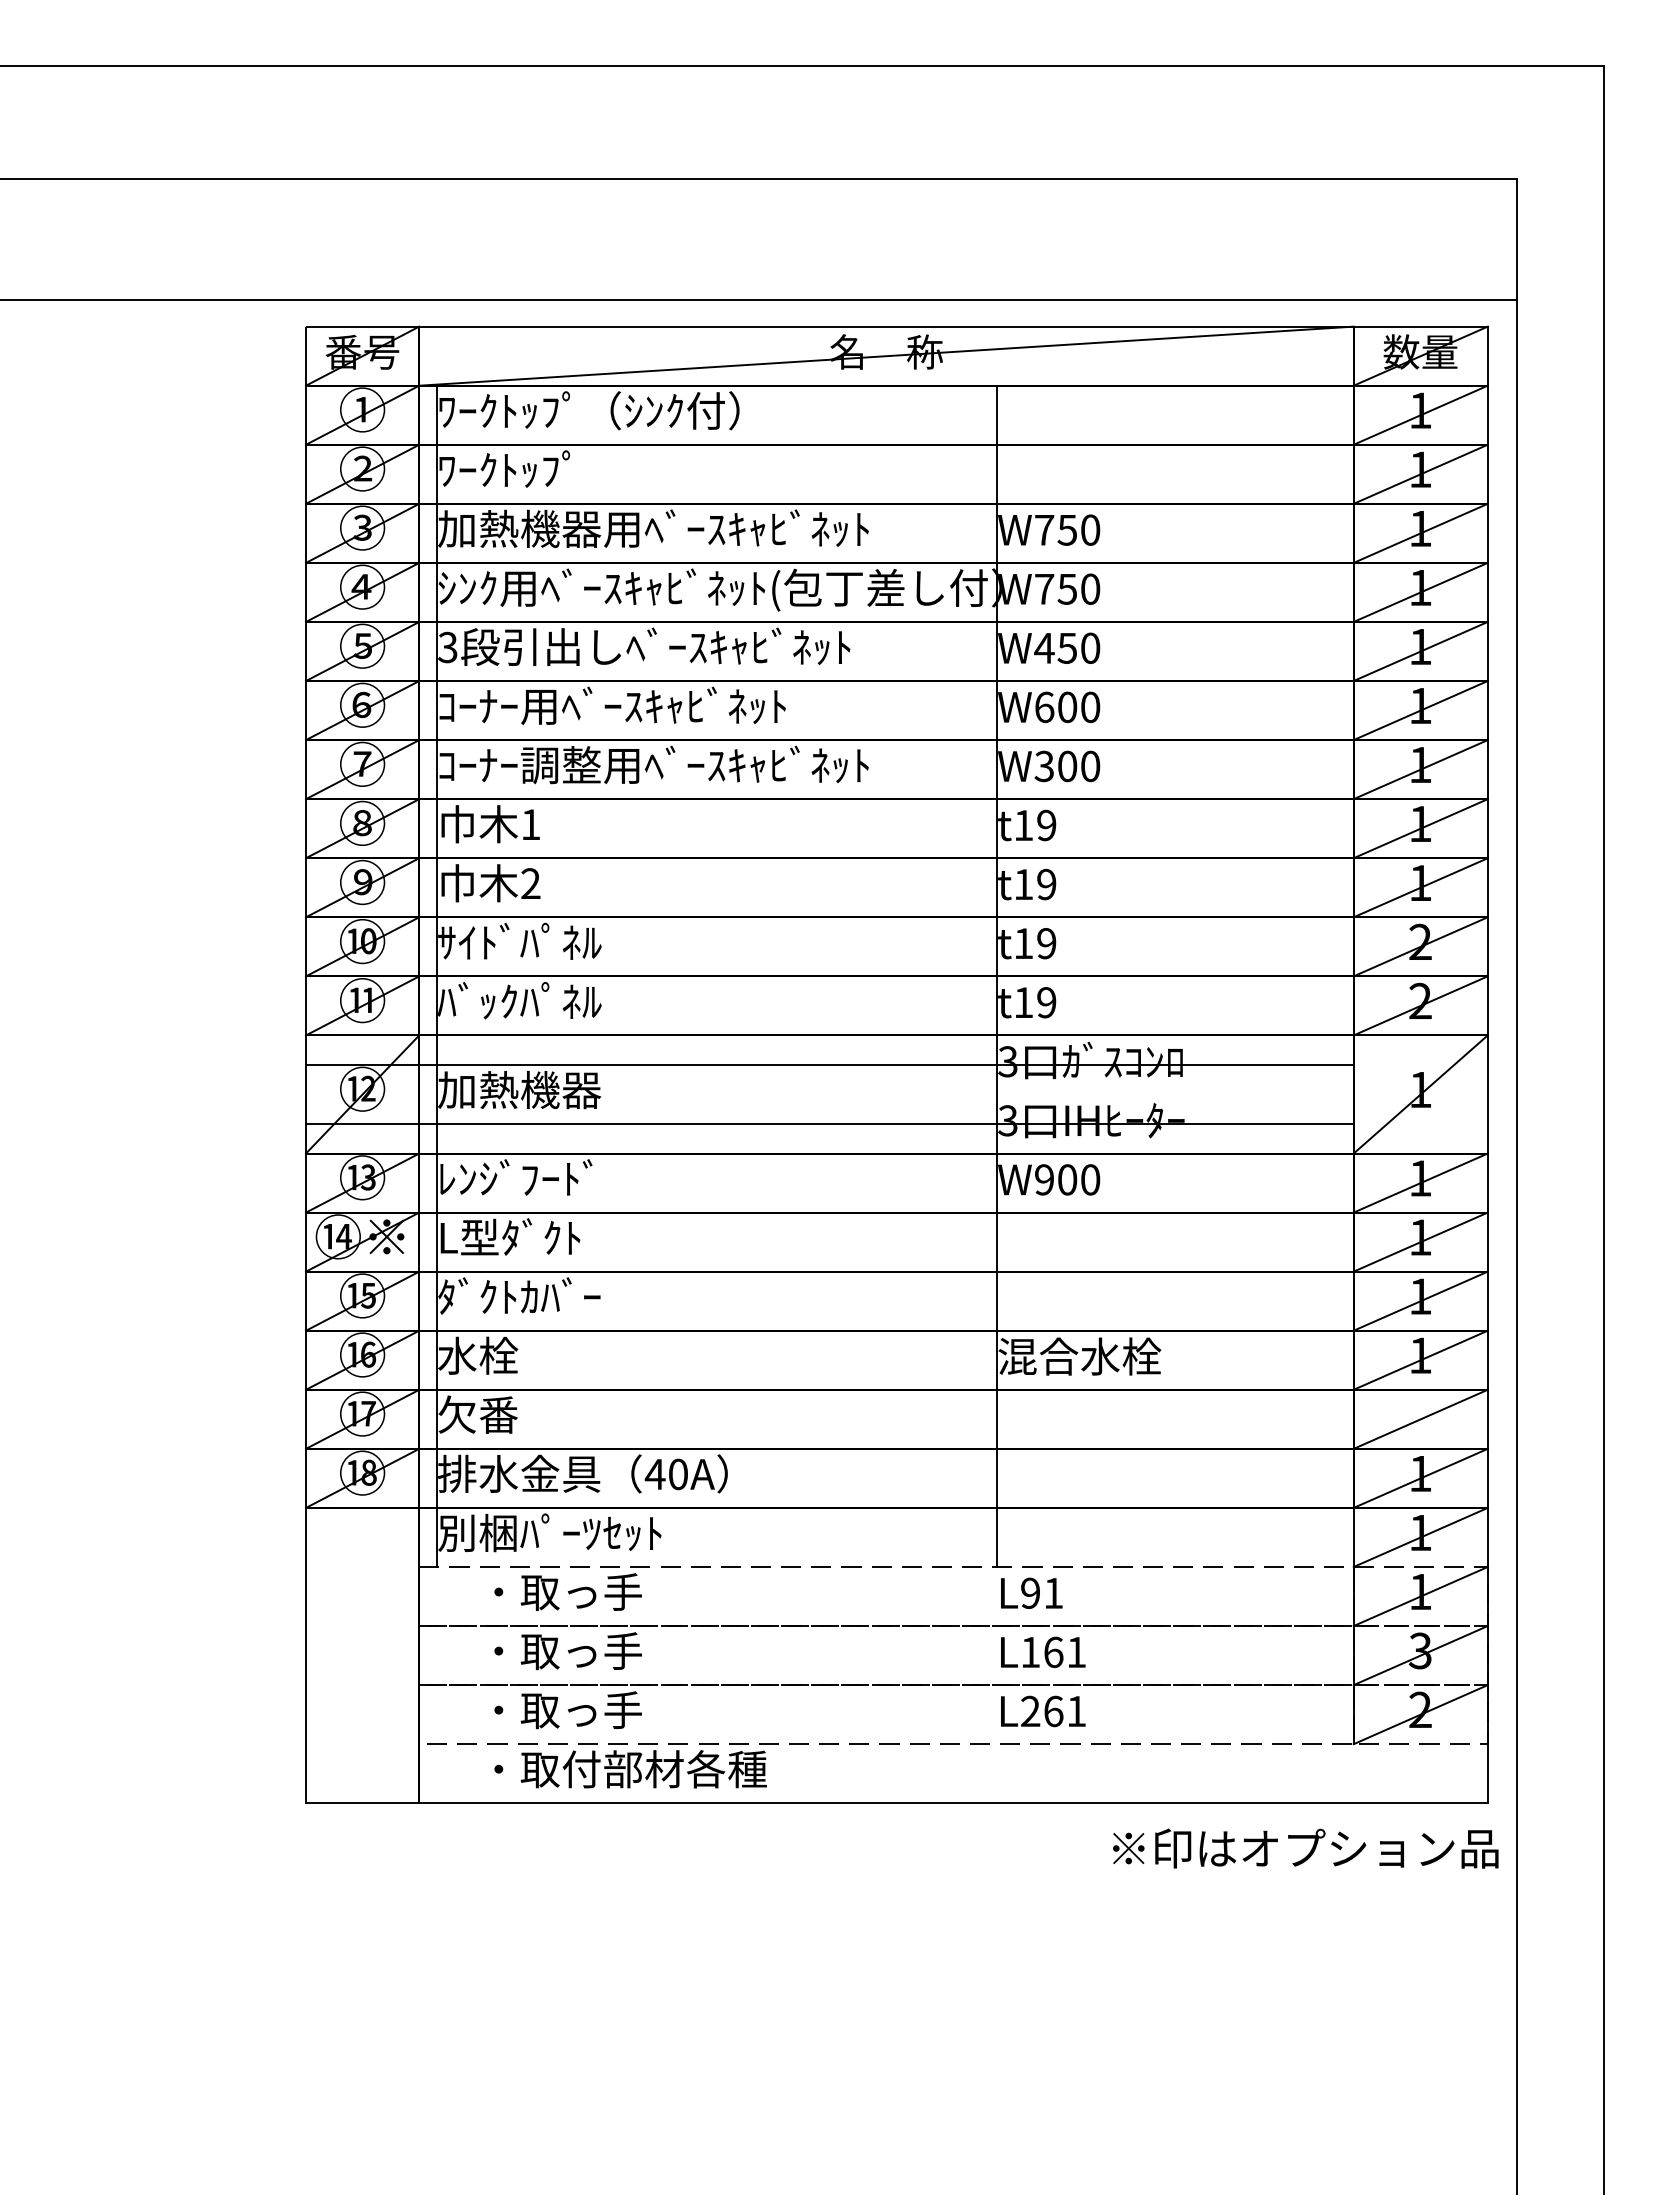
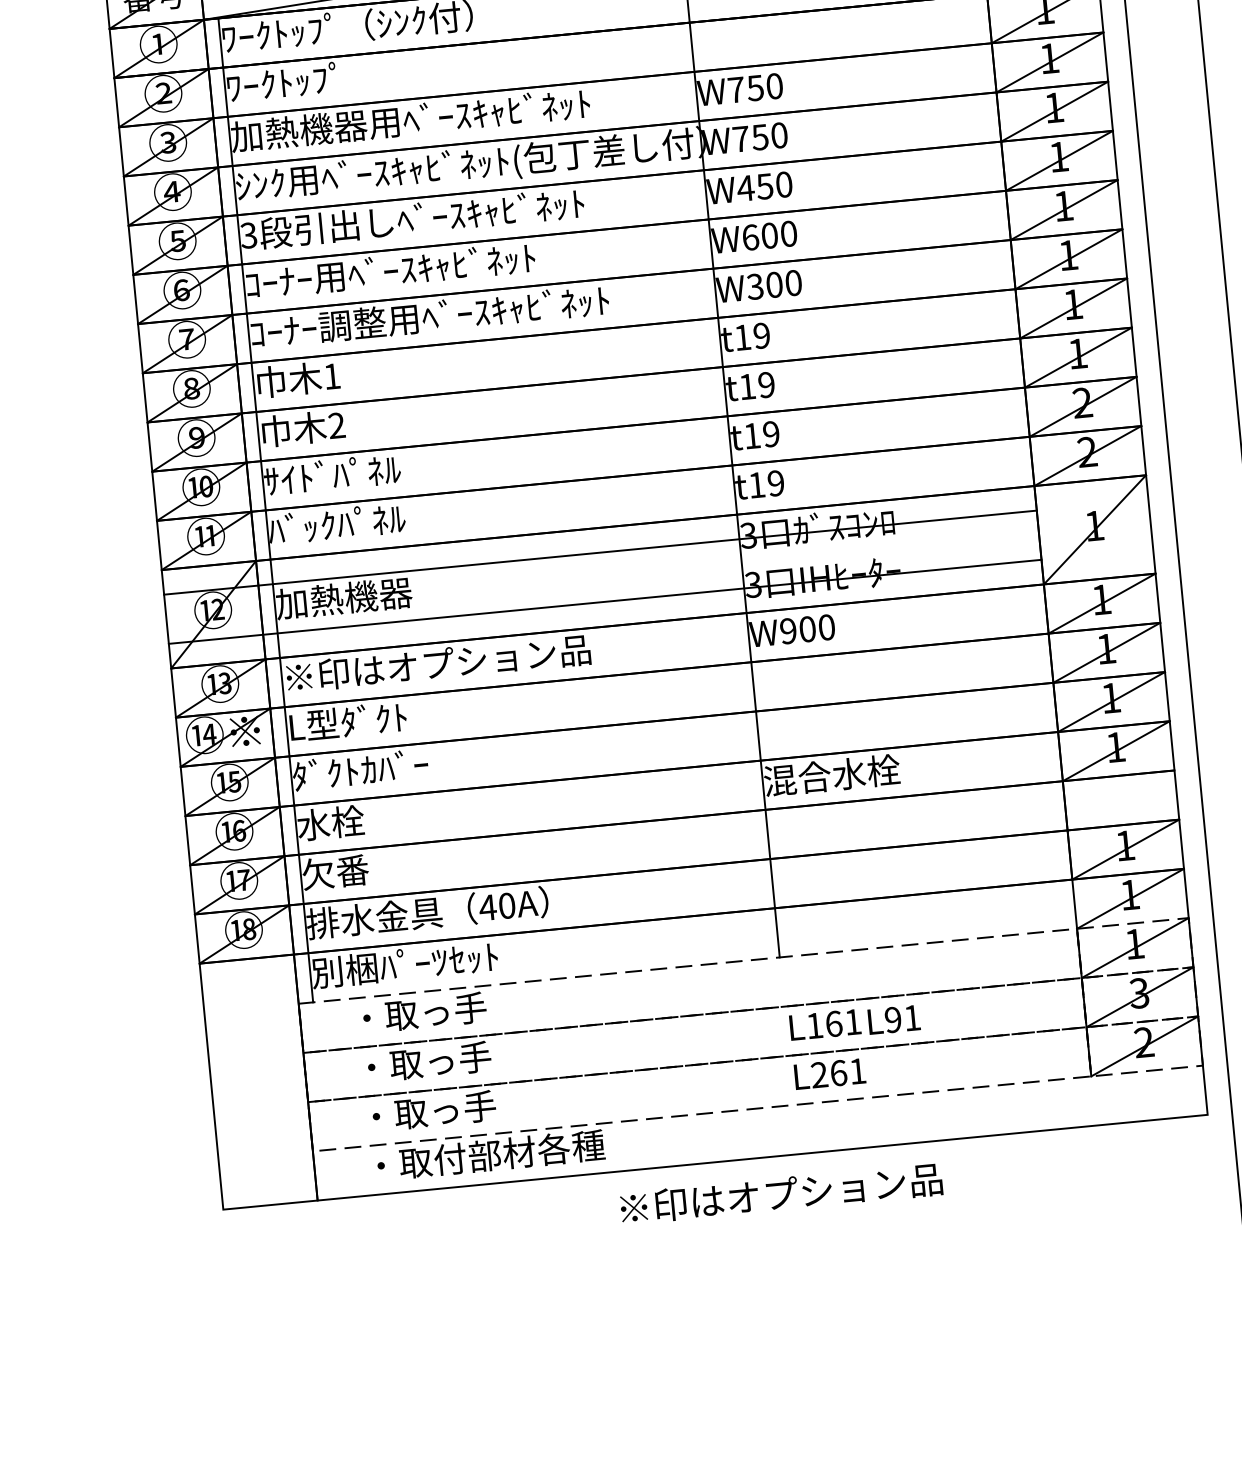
text: (623, 1178) -> (437, 663), ﾚﾝｼﾞﾌｰﾄﾞ -> ※印はオプション品
line: (1420, 1418) -> (1120, 799), removed
text: (1031, 1592) -> (893, 1019), moved
text: (1305, 1848) -> (781, 1193), moved

